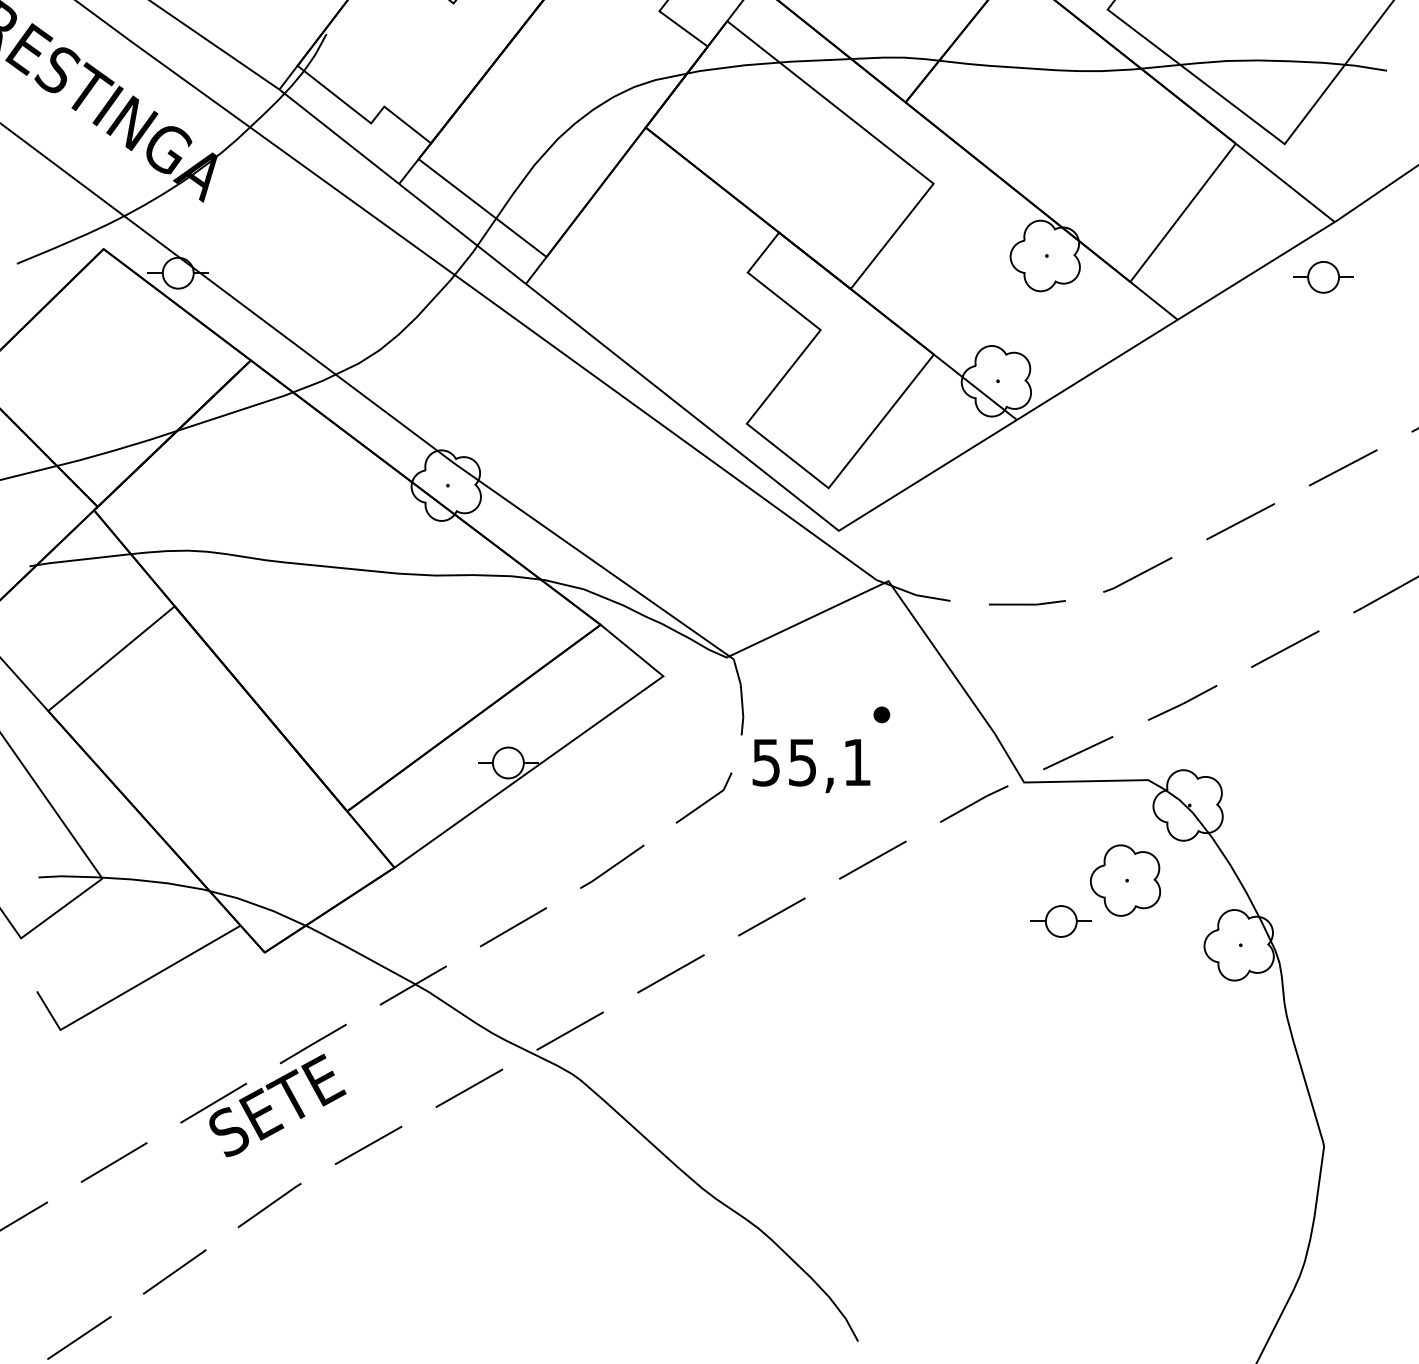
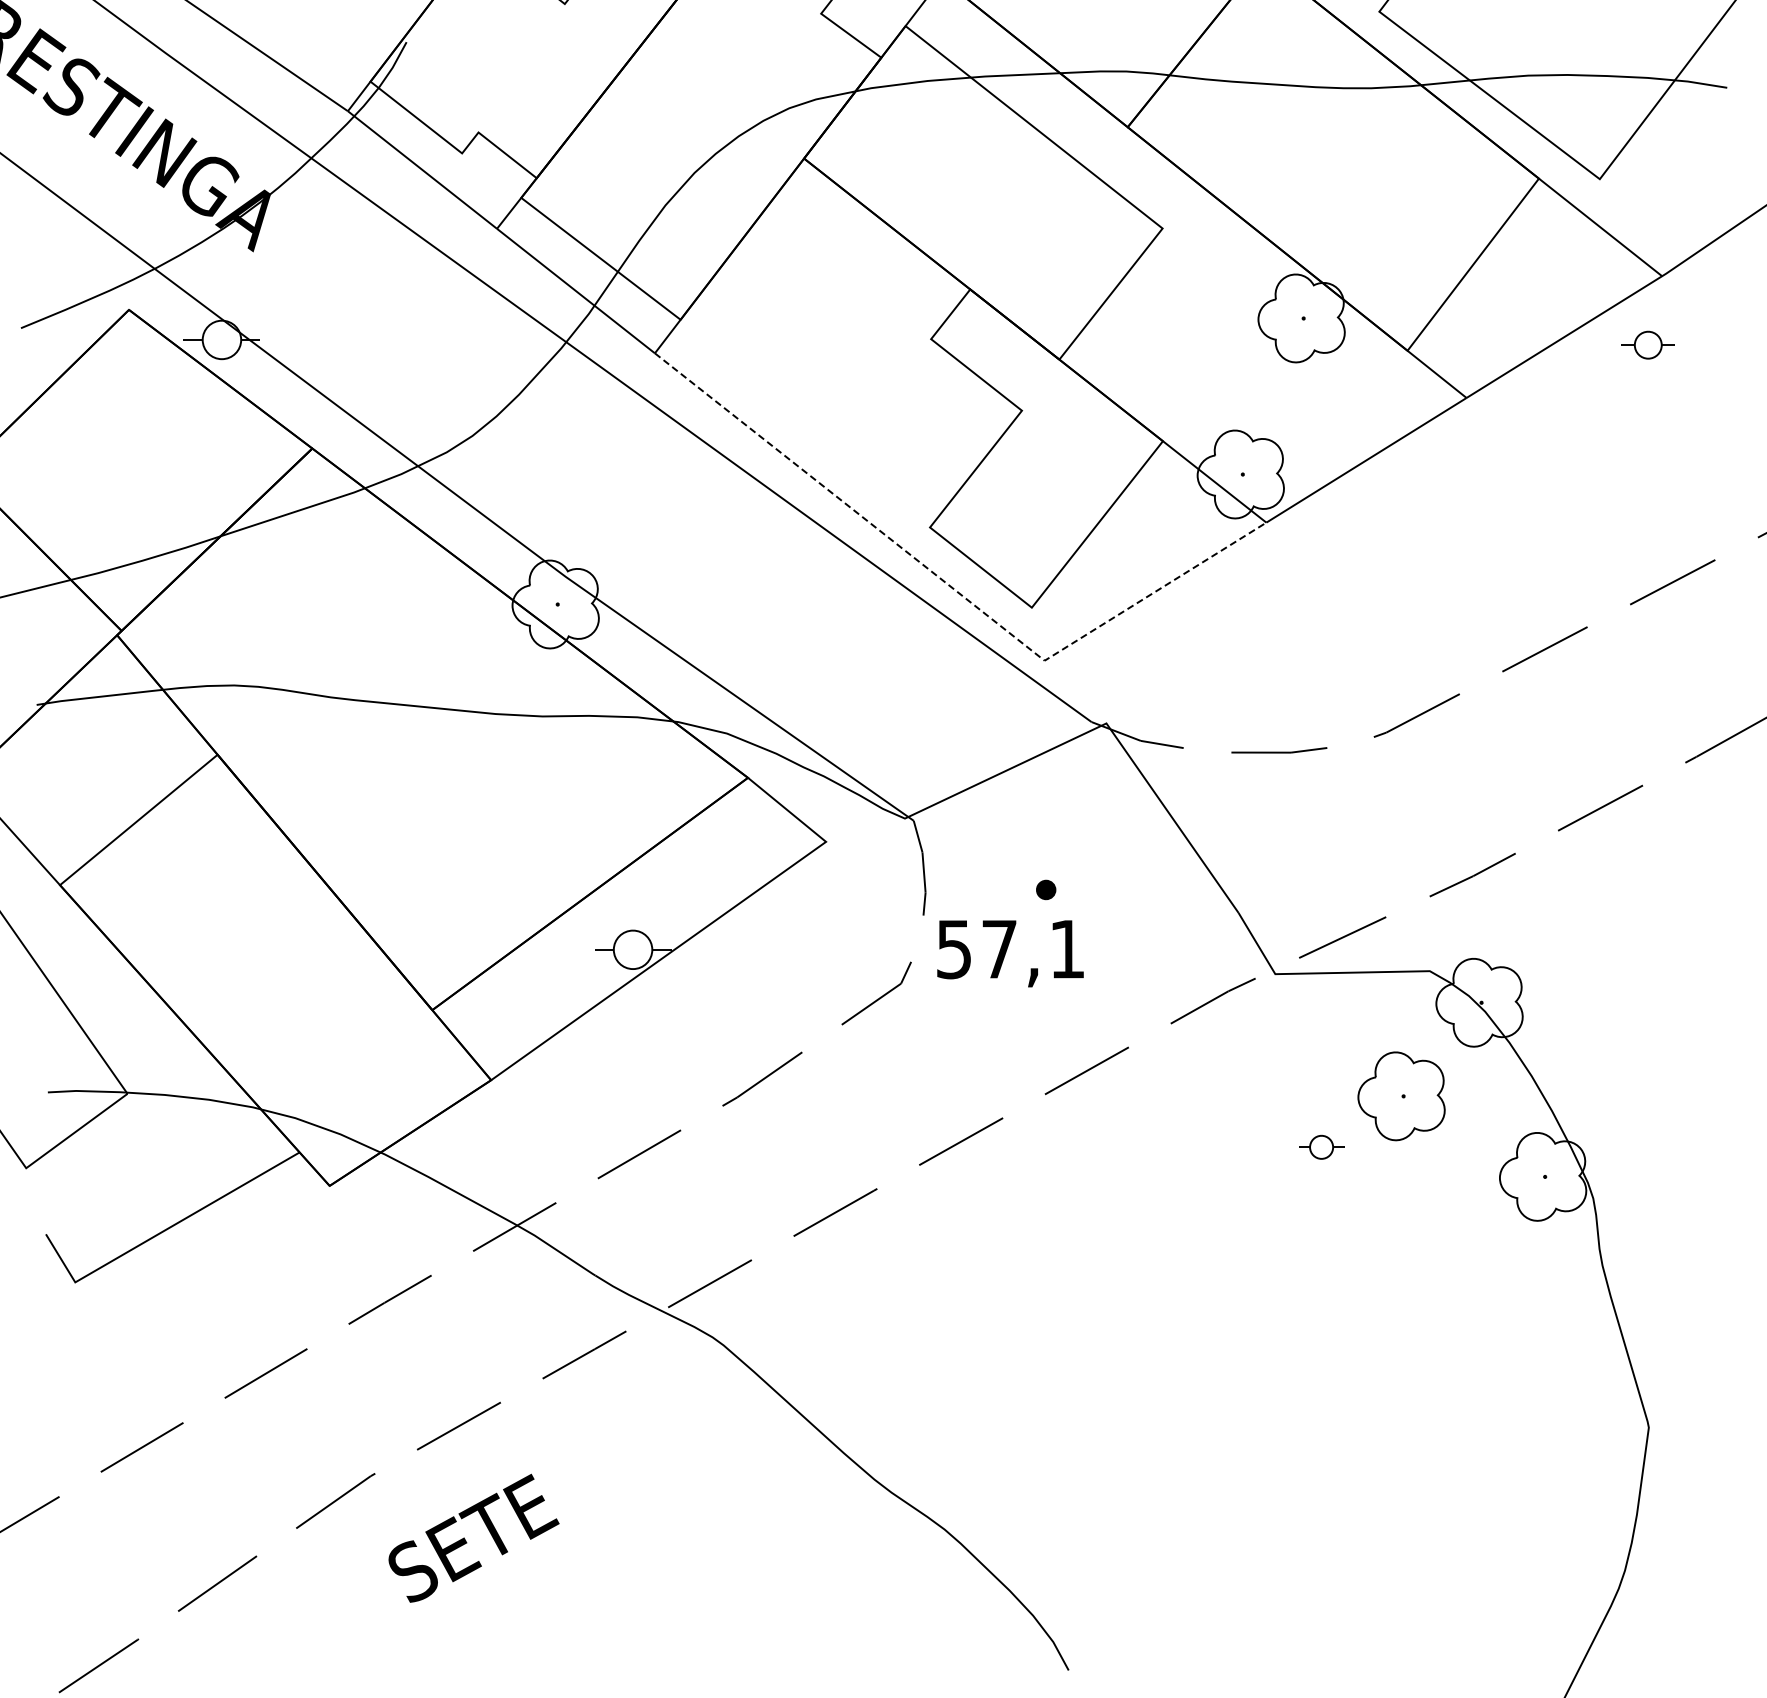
part: (1323, 277) -> (1648, 345), size x0.7
line: (764, 472) -> (952, 588), solid -> dashed
part: (882, 714) -> (1046, 889), moved
text: (802, 762) -> (999, 949), 55,1 -> 57,1
part: (1061, 921) -> (1321, 1147), size x0.6
text: (277, 1104) -> (473, 1537), moved

